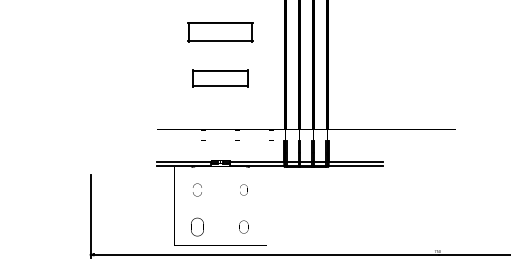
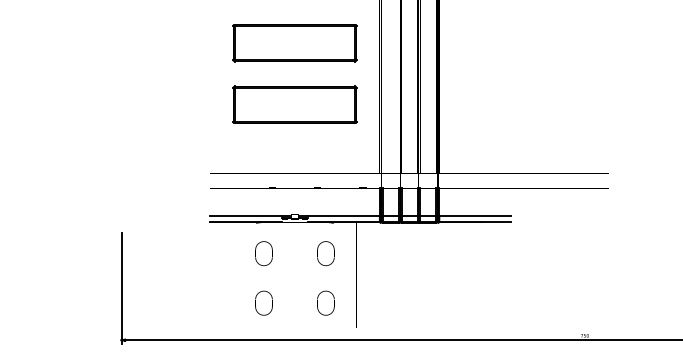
part: (220, 32) -> (294, 43), size x1.43
part: (220, 78) -> (294, 104), size x1.67
part: (197, 189) -> (264, 252), size x1.43
part: (243, 189) -> (325, 252), size x1.67
part: (243, 226) -> (325, 302), size x1.43

